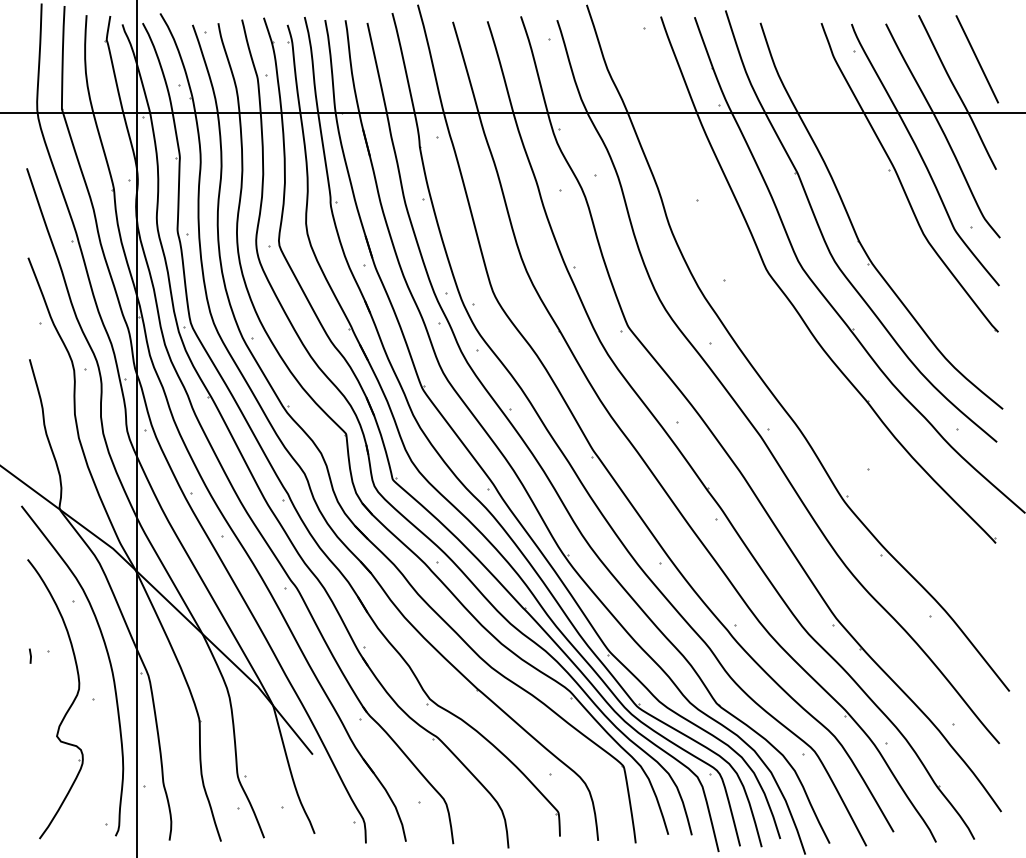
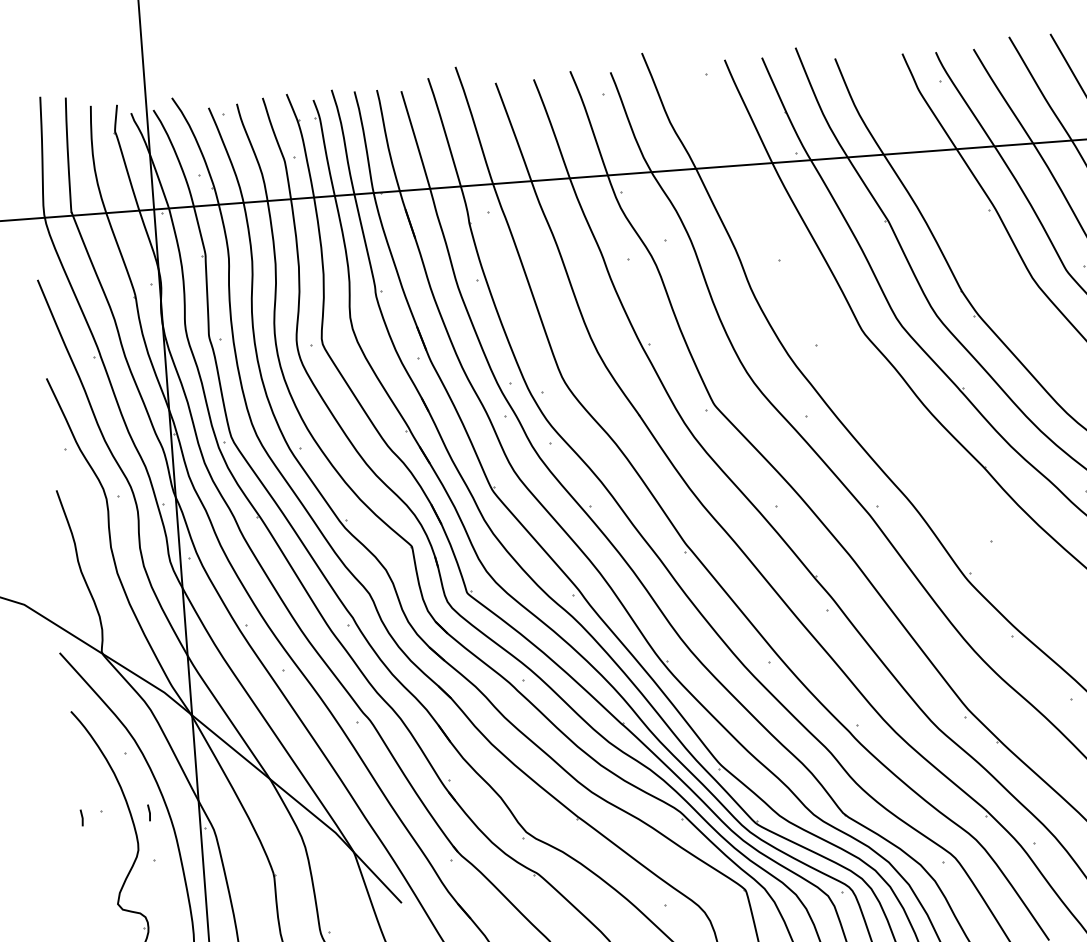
line: (90, 655) -> (148, 812), added

